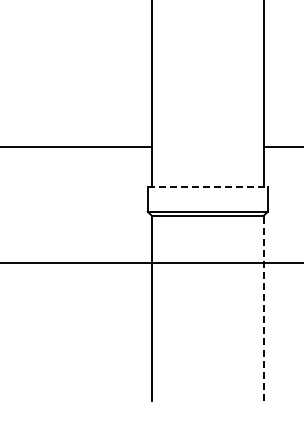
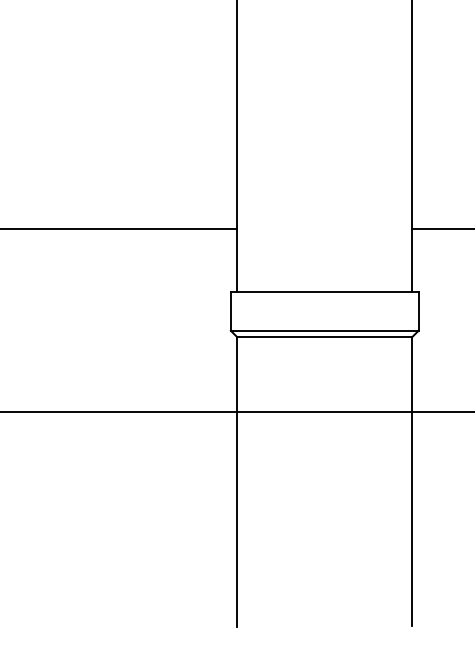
line: (207, 186) -> (324, 291), dashed -> solid
line: (263, 307) -> (411, 480), dashed -> solid

